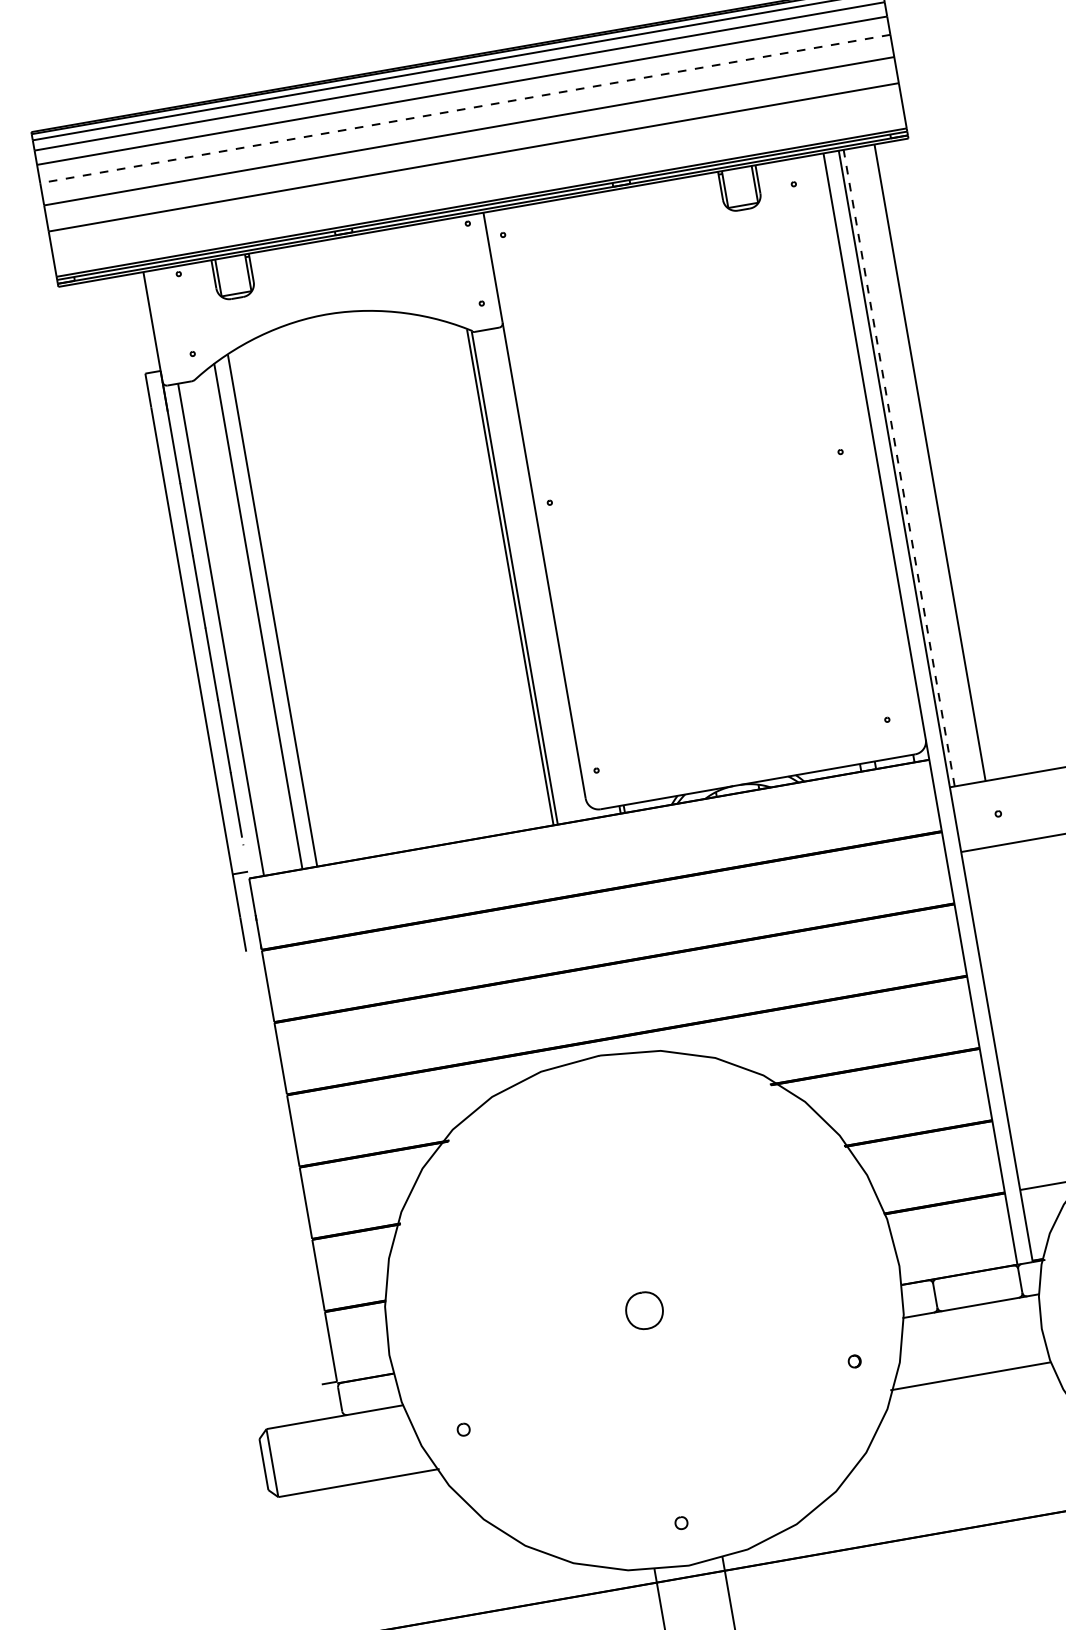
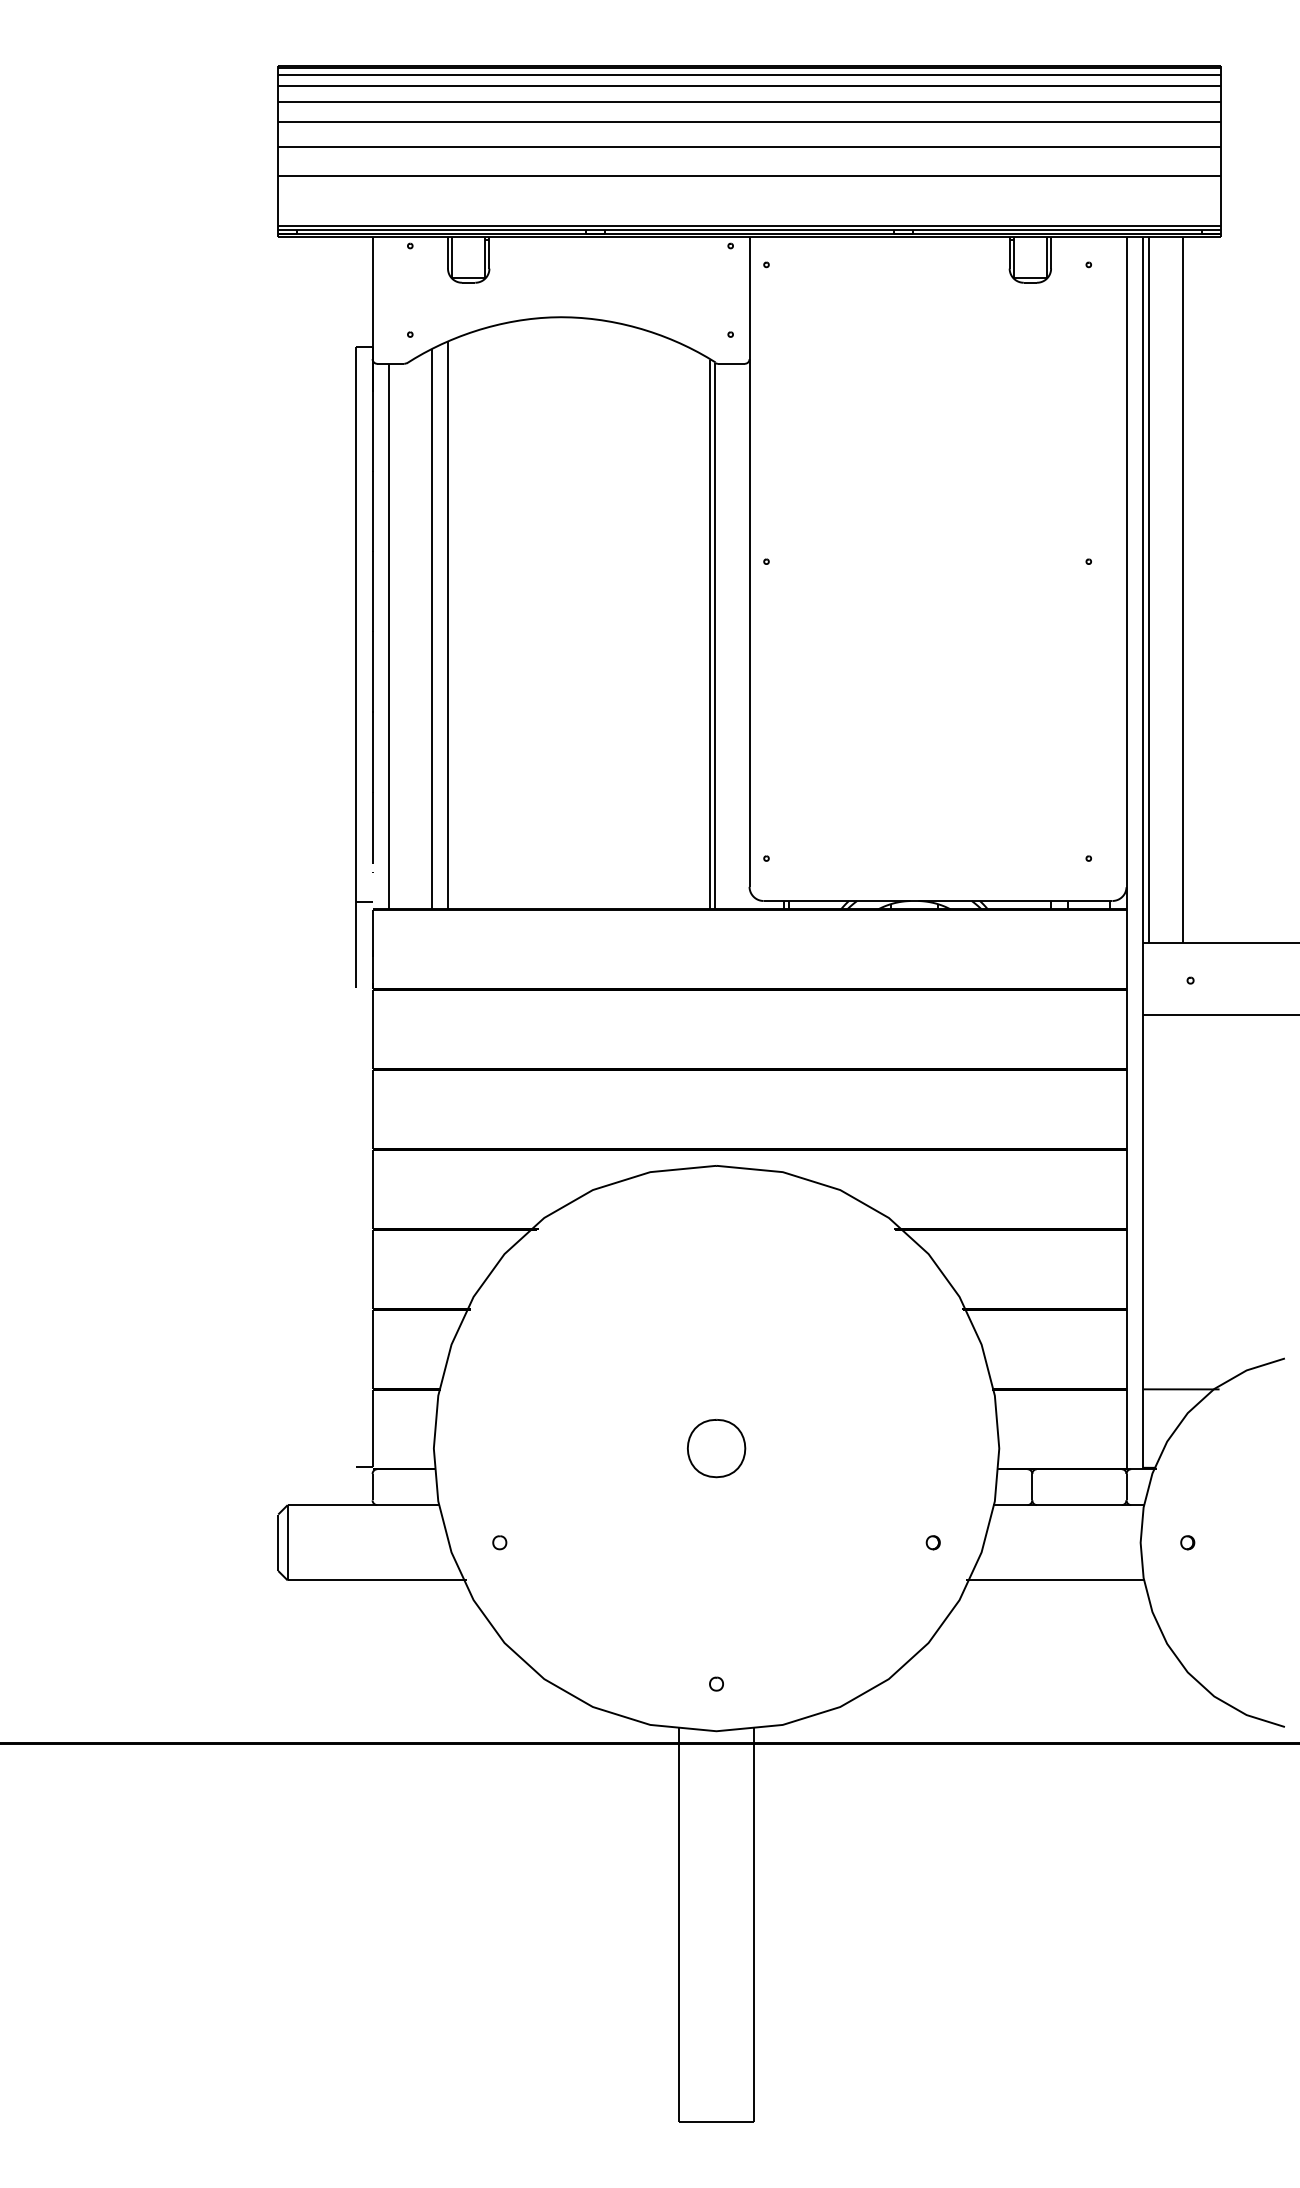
line: (465, 109) -> (749, 122), dashed -> solid
line: (898, 468) -> (1148, 590), dashed -> solid
part: (644, 1310) -> (716, 1448), size x1.43

